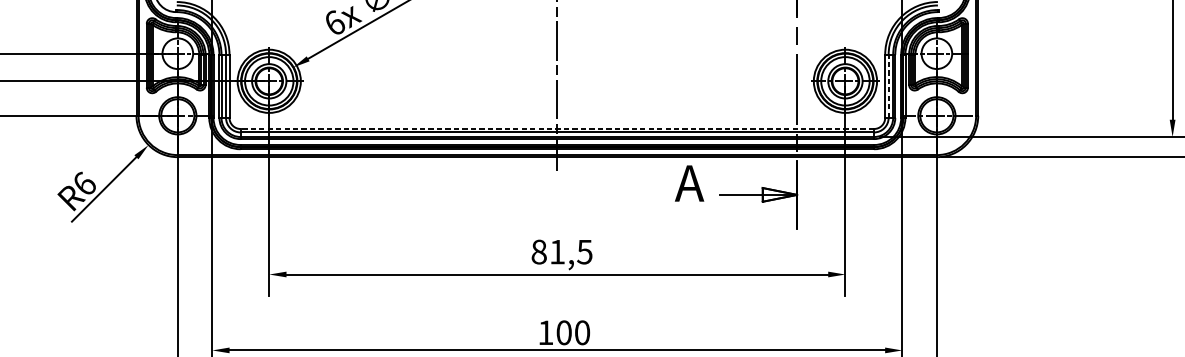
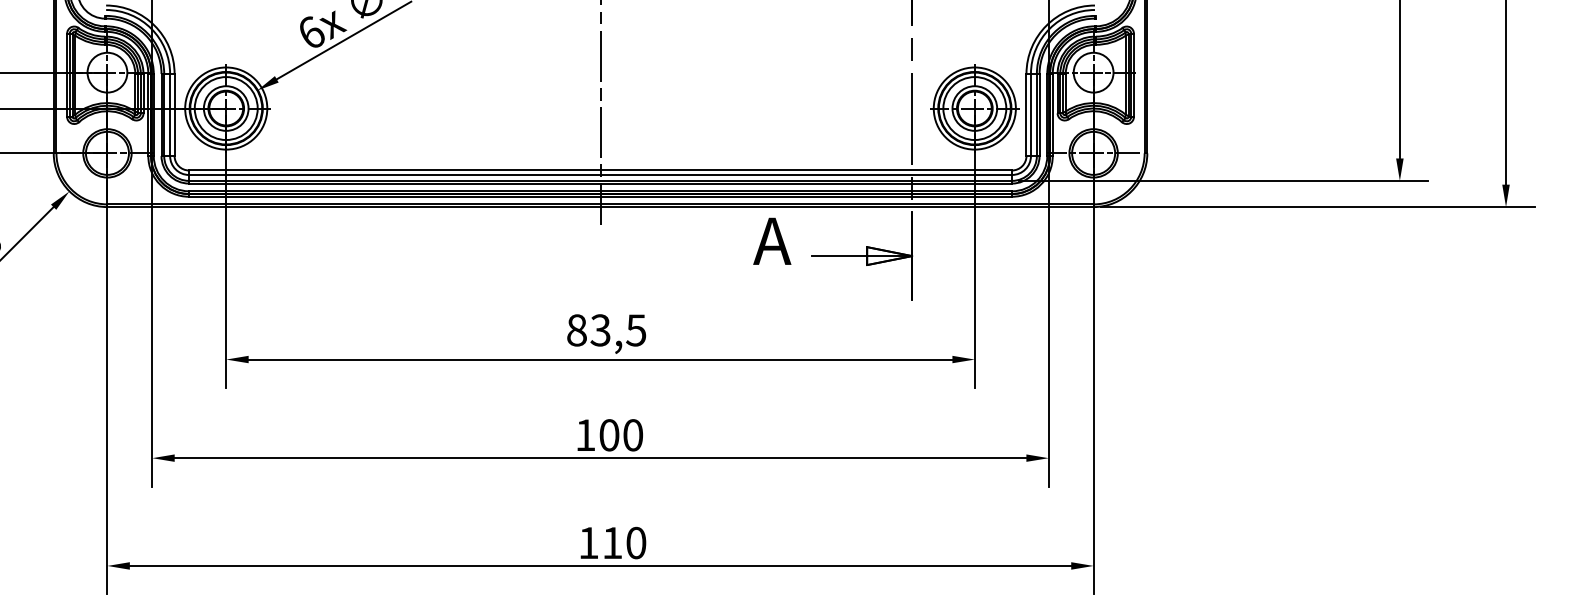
line: (888, 85) -> (1030, 114), dashed -> solid
line: (557, 129) -> (600, 170), dashed -> solid
text: (557, 252) -> (600, 330), 81,5 -> 83,5

